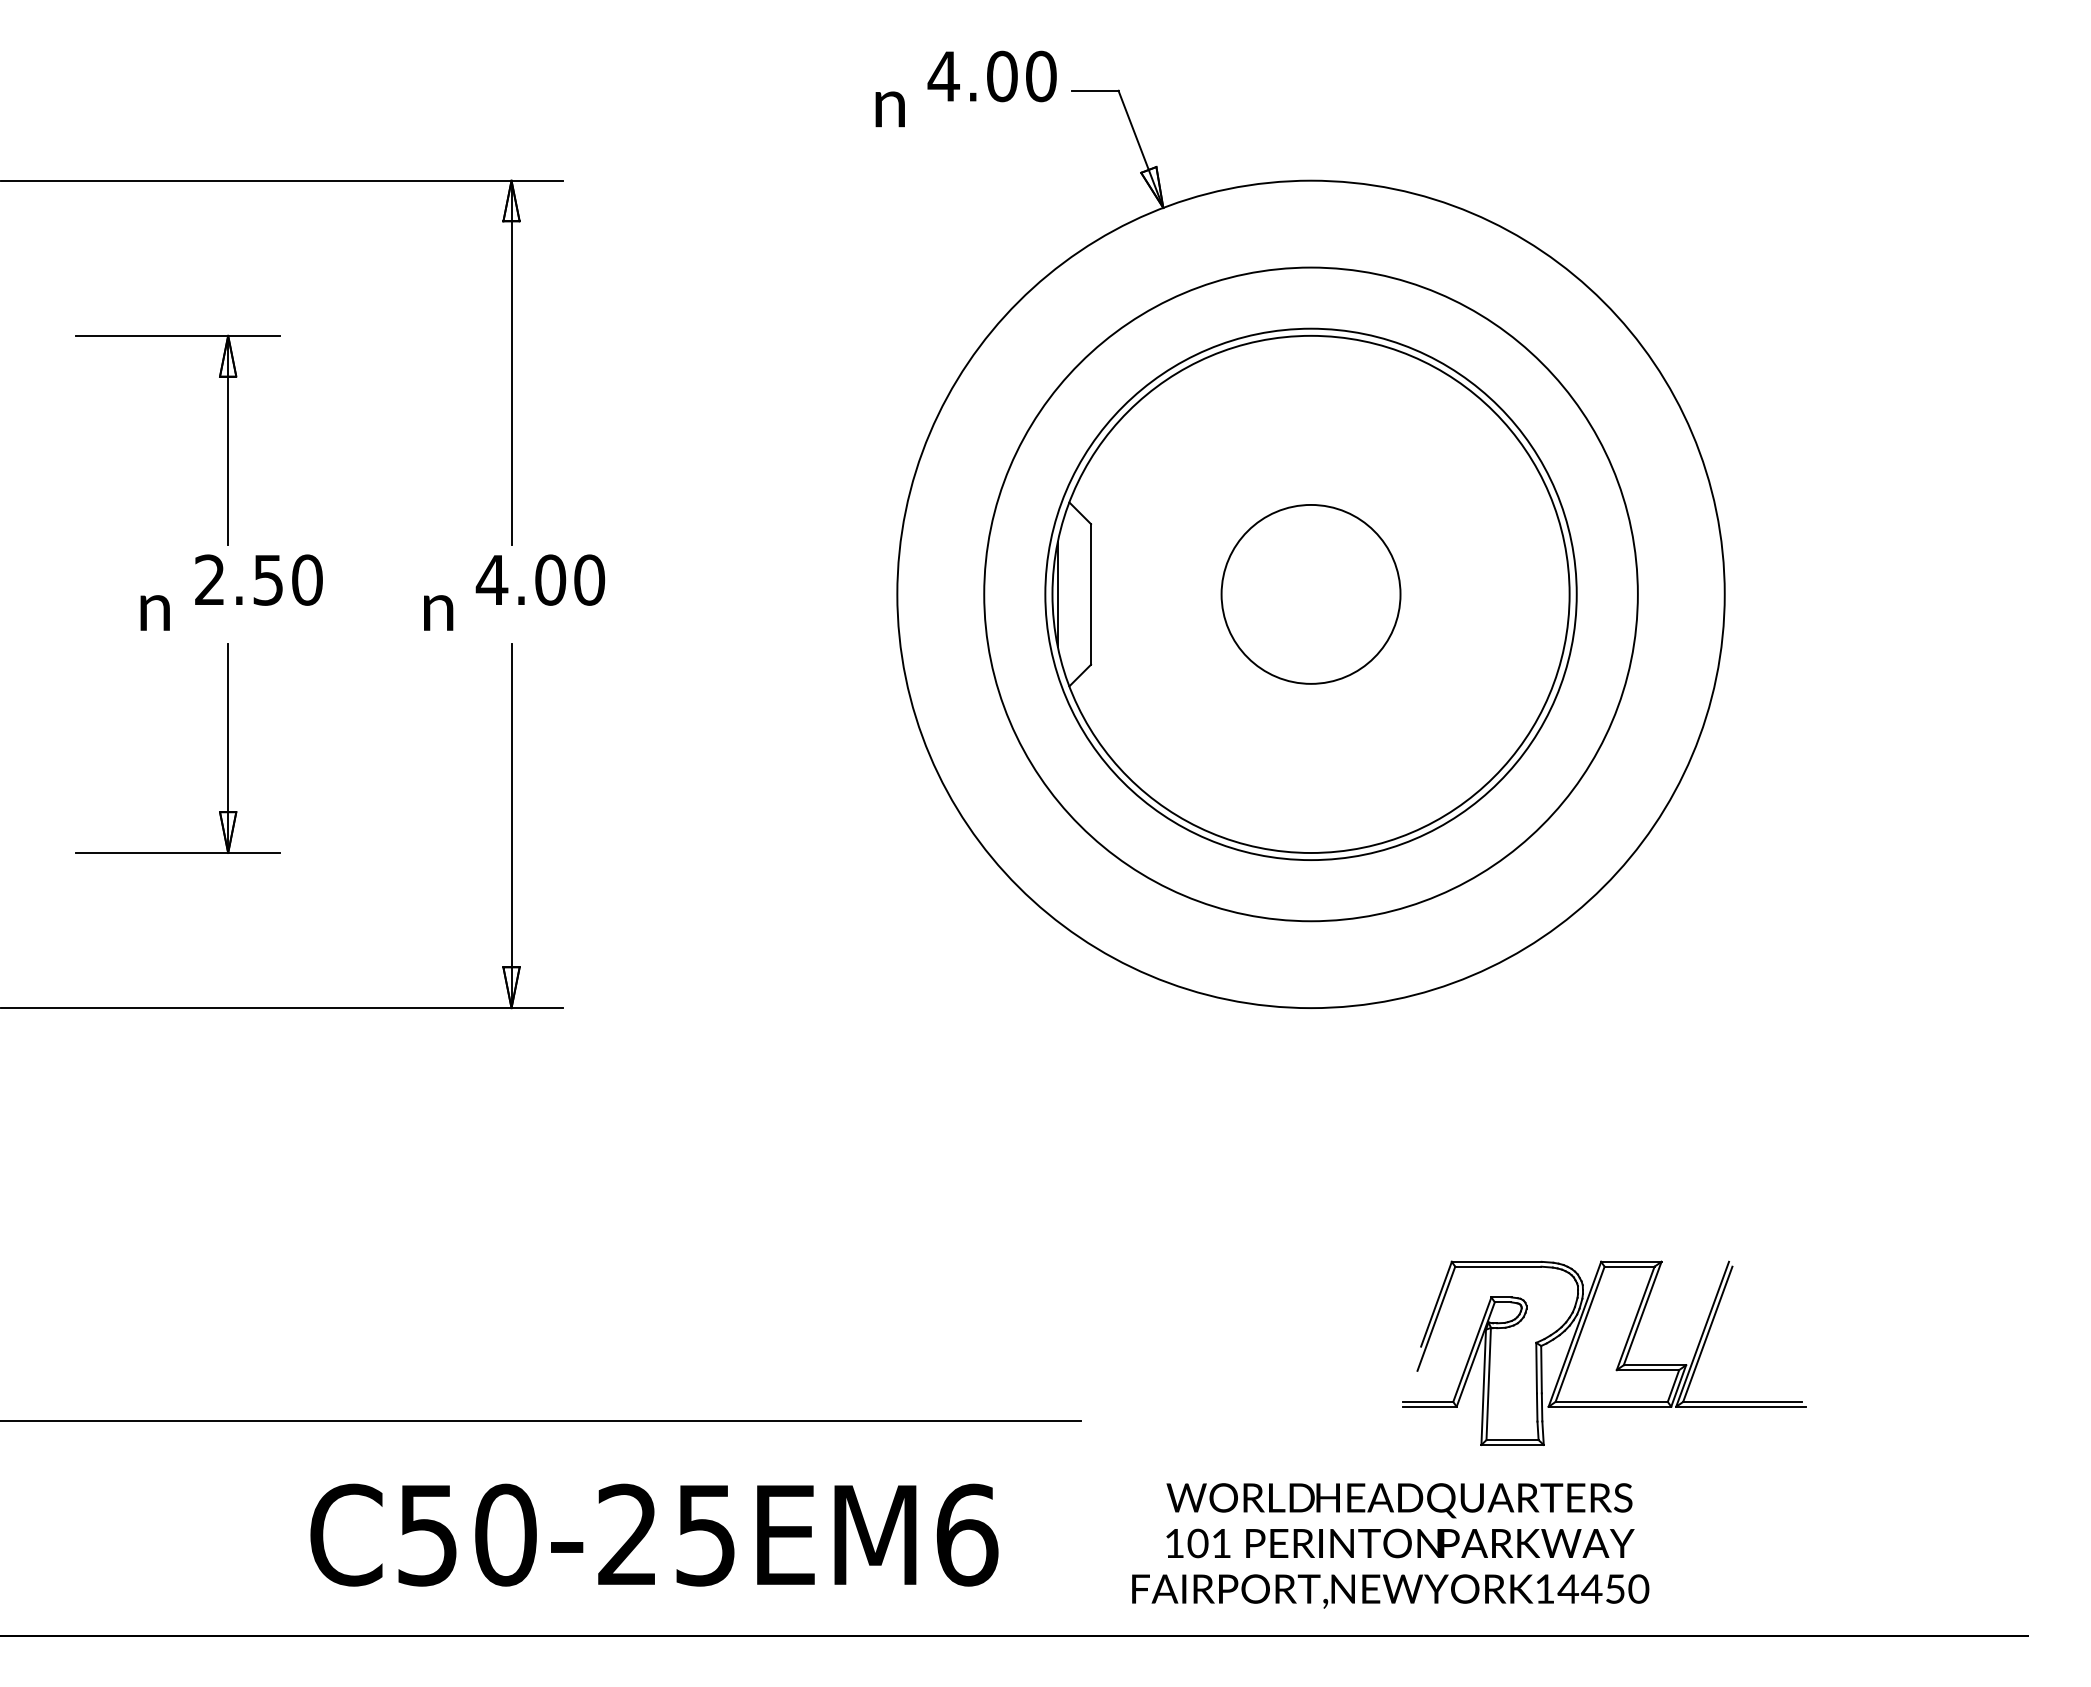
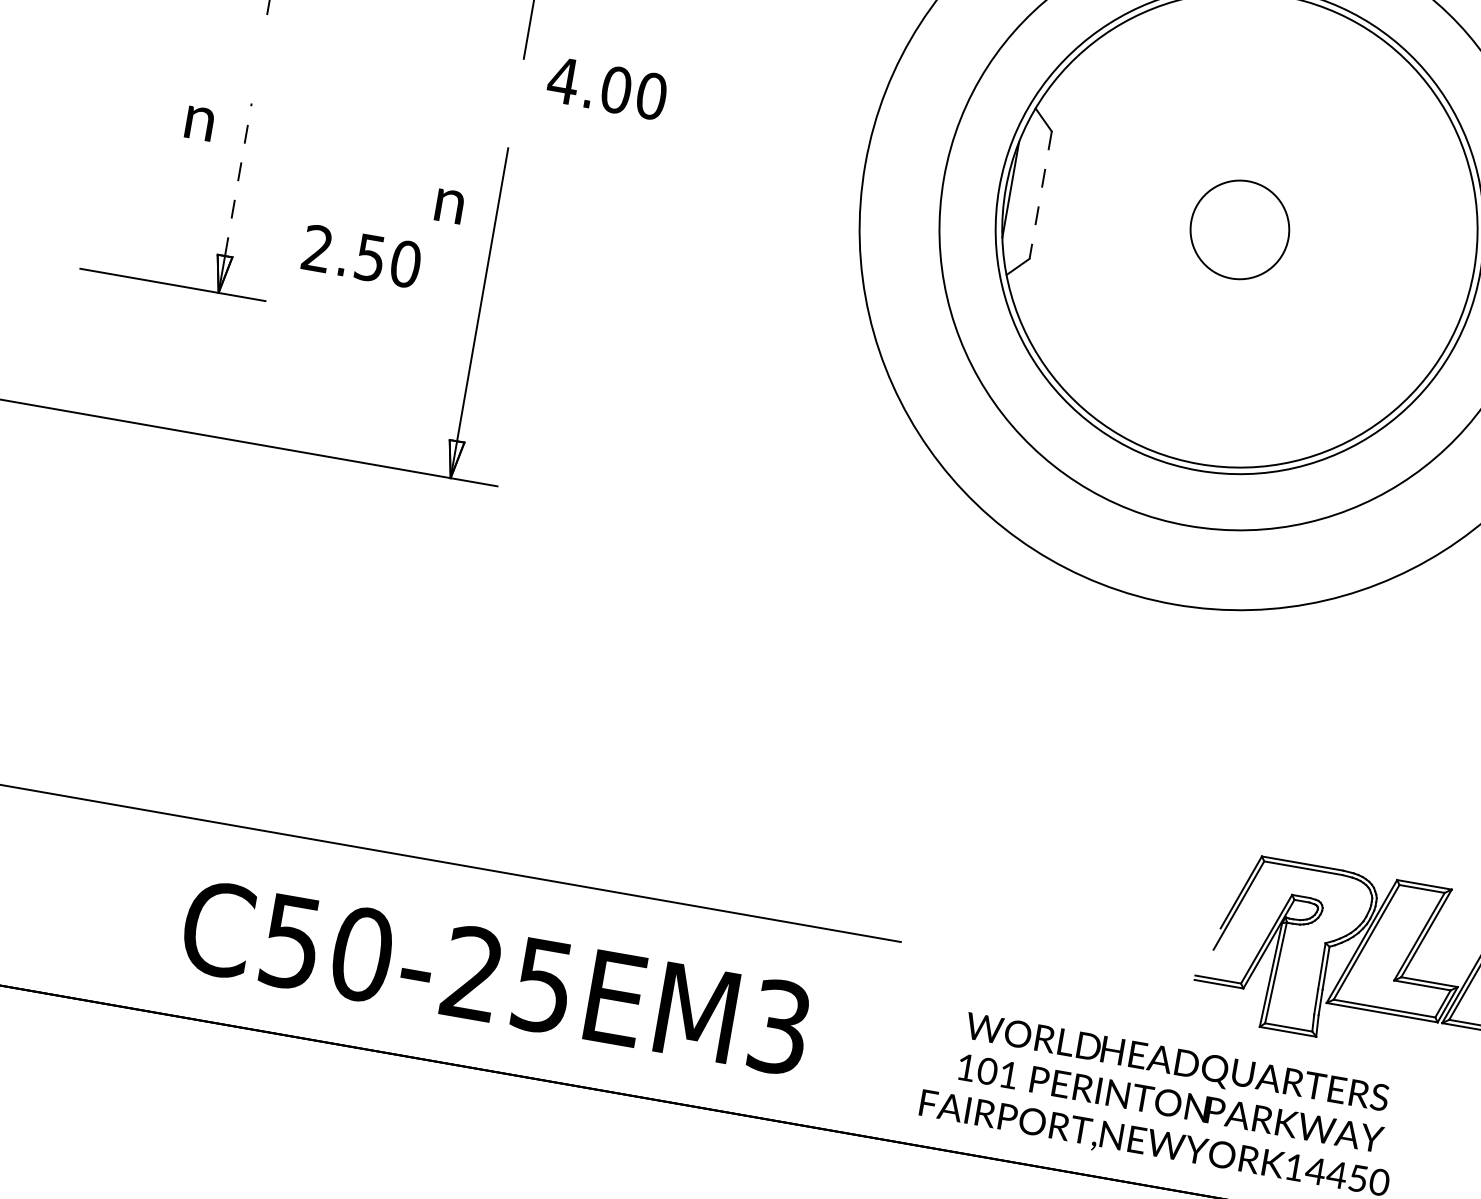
text: (258, 579) -> (361, 255), moved
text: (540, 579) -> (607, 87), moved
circle: (1310, 593) -> (1239, 229), size x0.6
line: (1091, 594) -> (1041, 195), solid -> dashed
text: (154, 612) -> (199, 122), moved
text: (438, 612) -> (449, 205), moved
line: (228, 727) -> (238, 179), solid -> dashed
text: (967, 1534) -> (780, 1026), C50-25EM6 -> C50-25EM3

